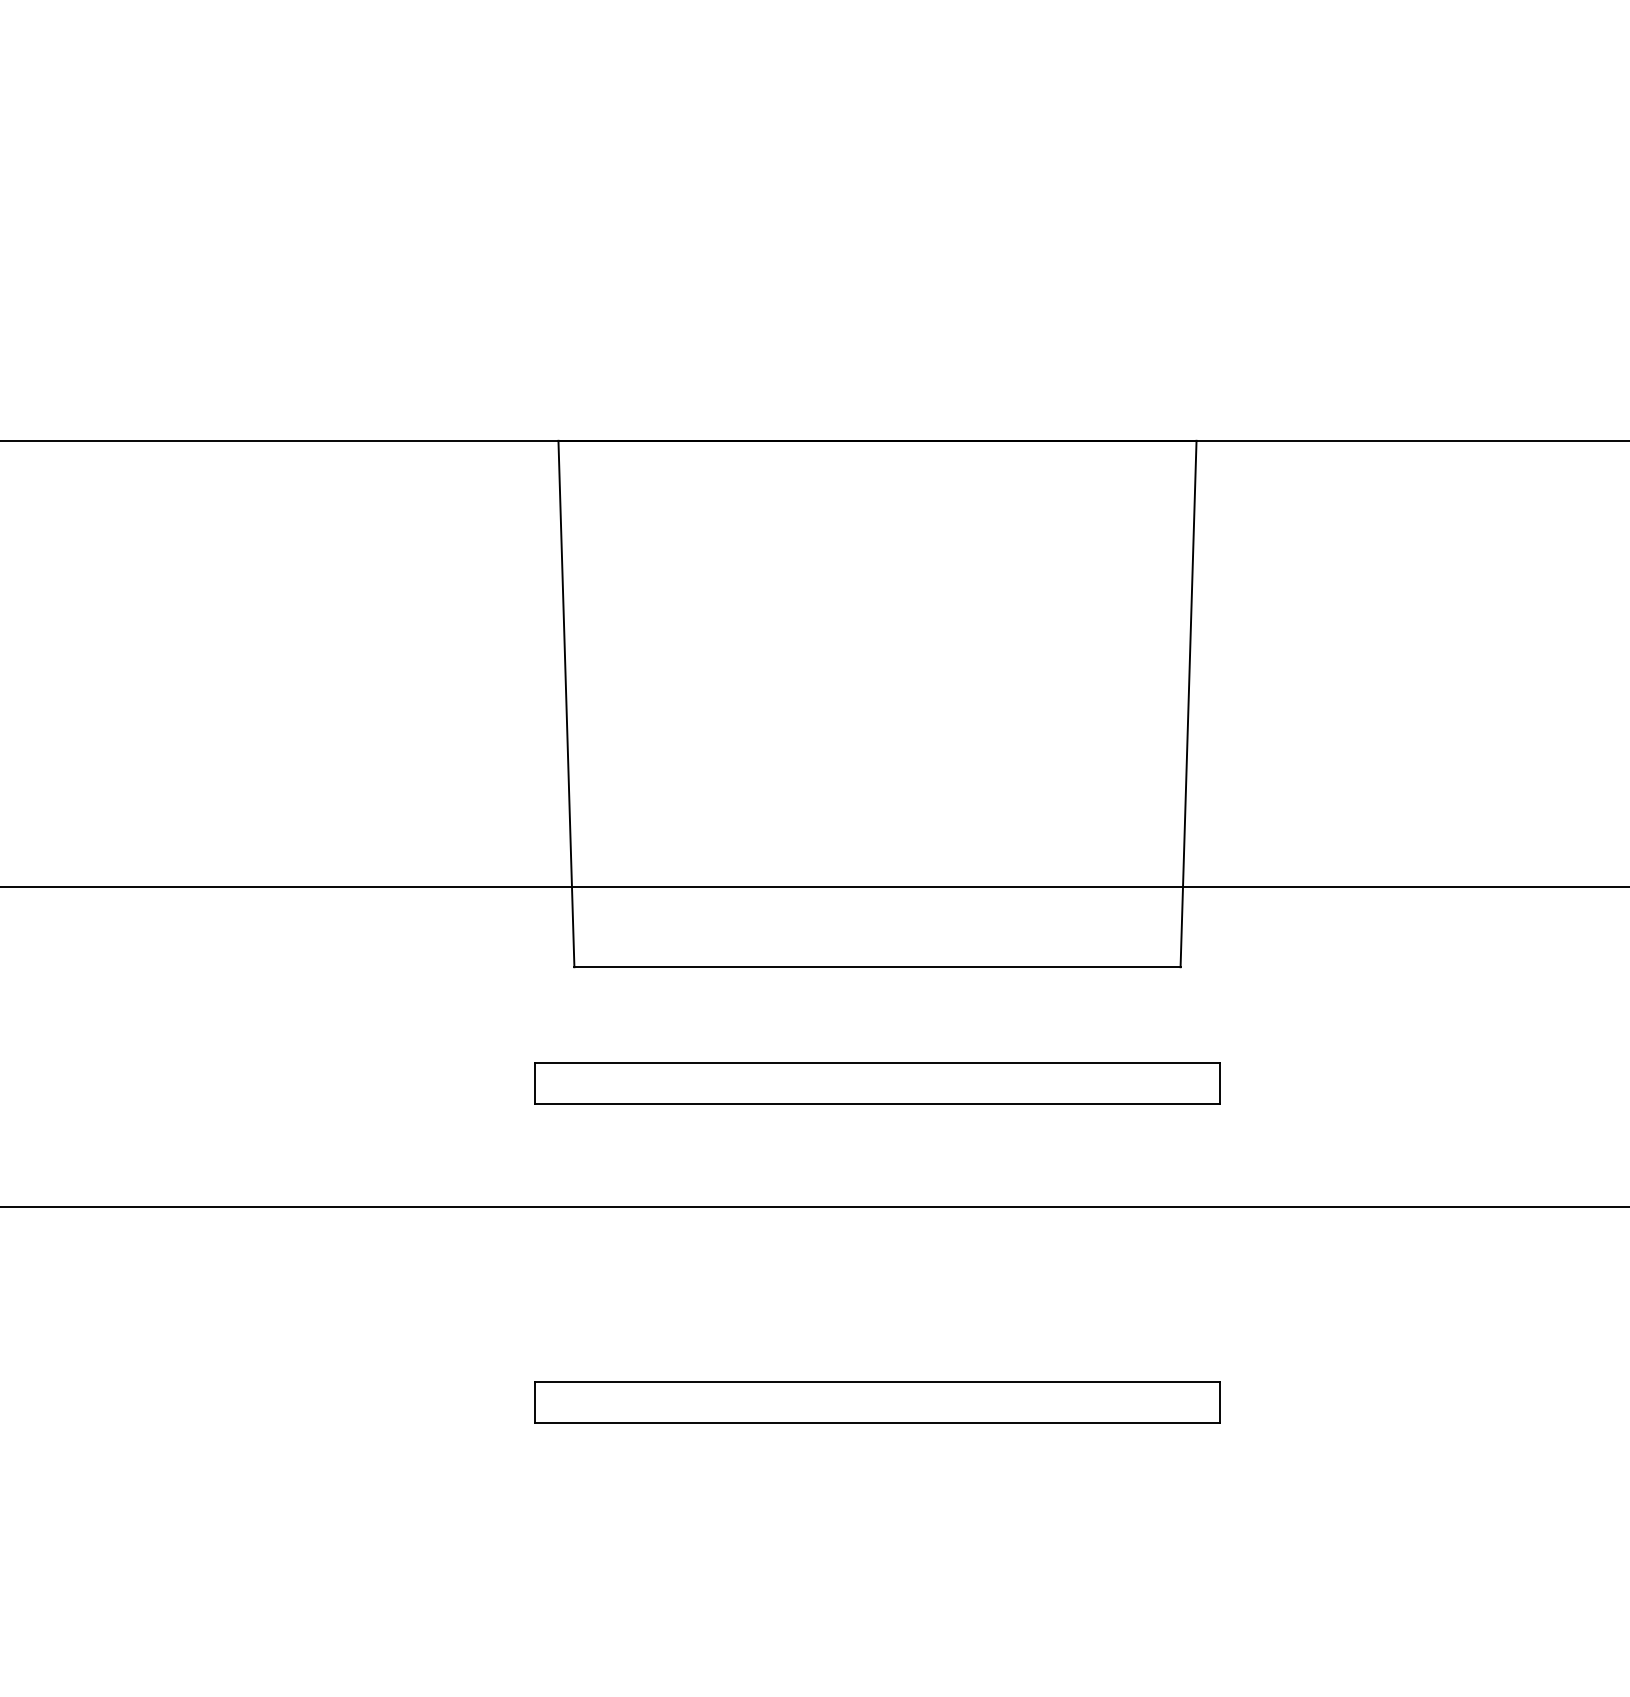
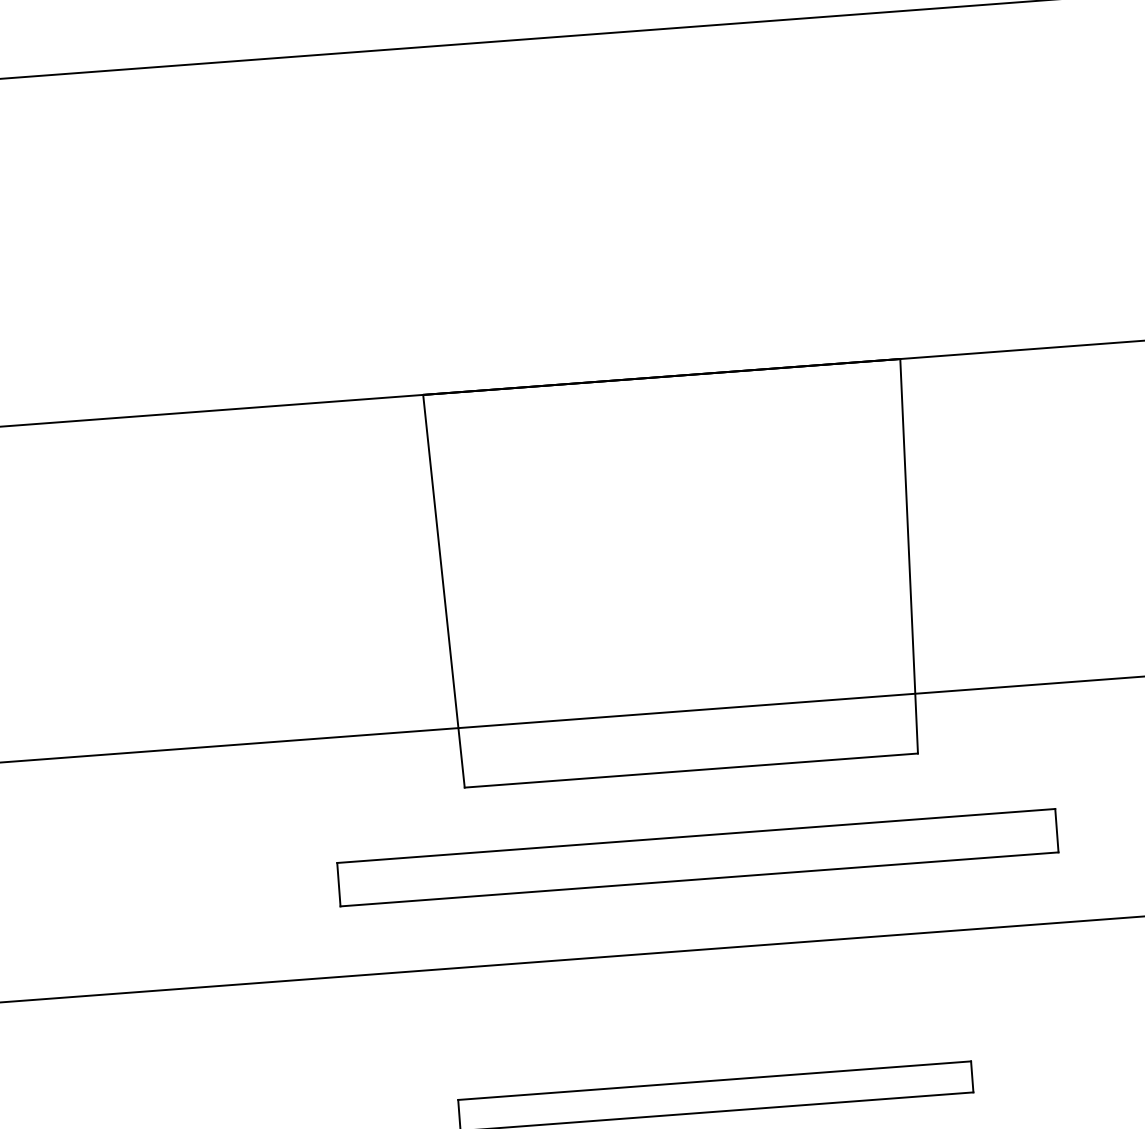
part: (877, 1083) -> (697, 857), size x1.4

